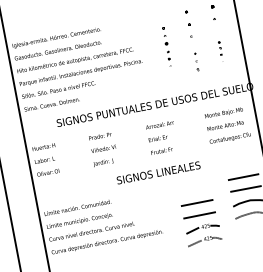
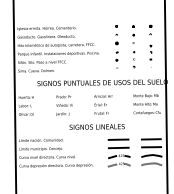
part: (166, 46) -> (116, 46), size x1.67
part: (220, 50) -> (150, 55), size x1.67
part: (196, 61) -> (134, 59), size x1.43
part: (200, 222) -> (118, 152), moved

